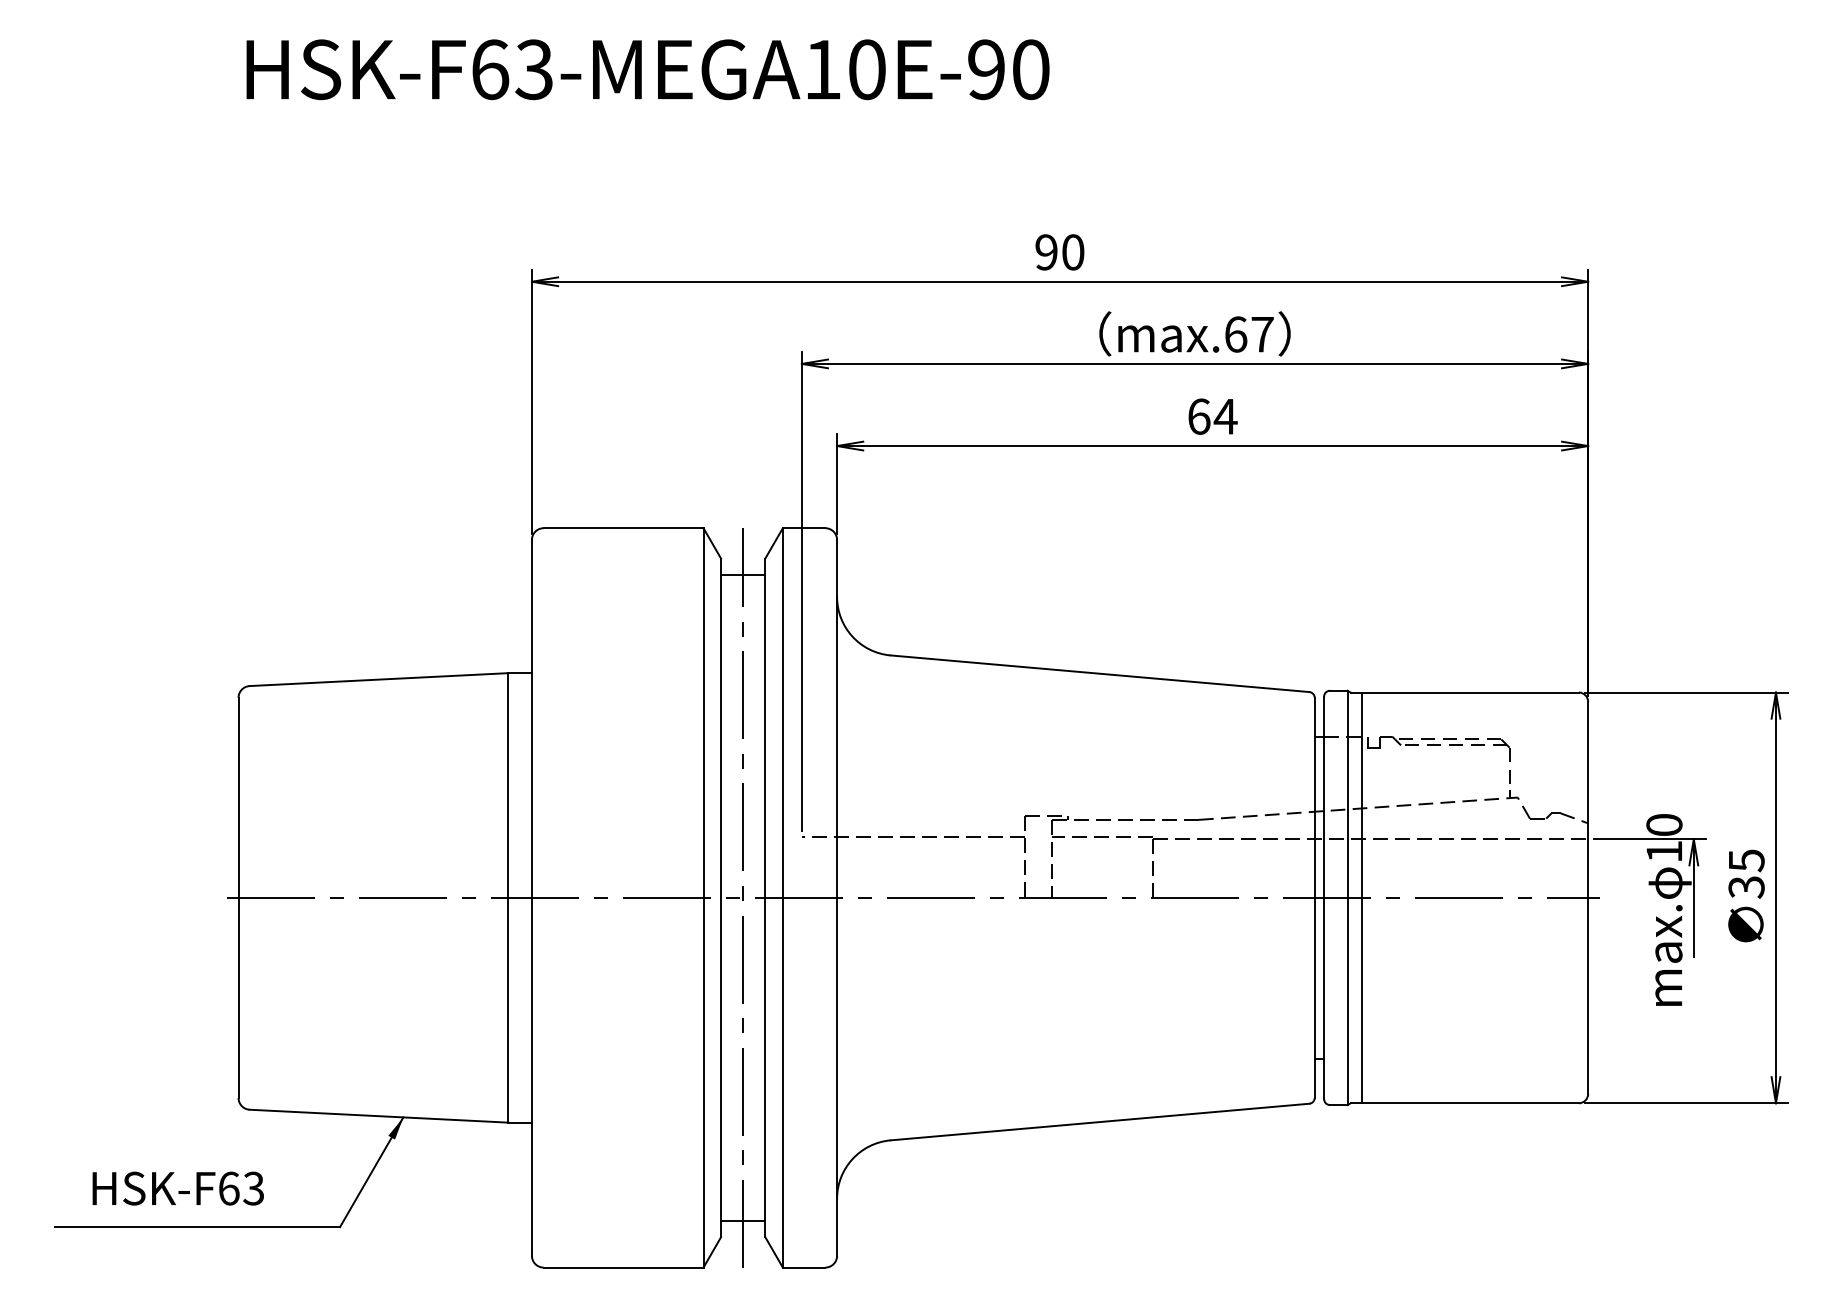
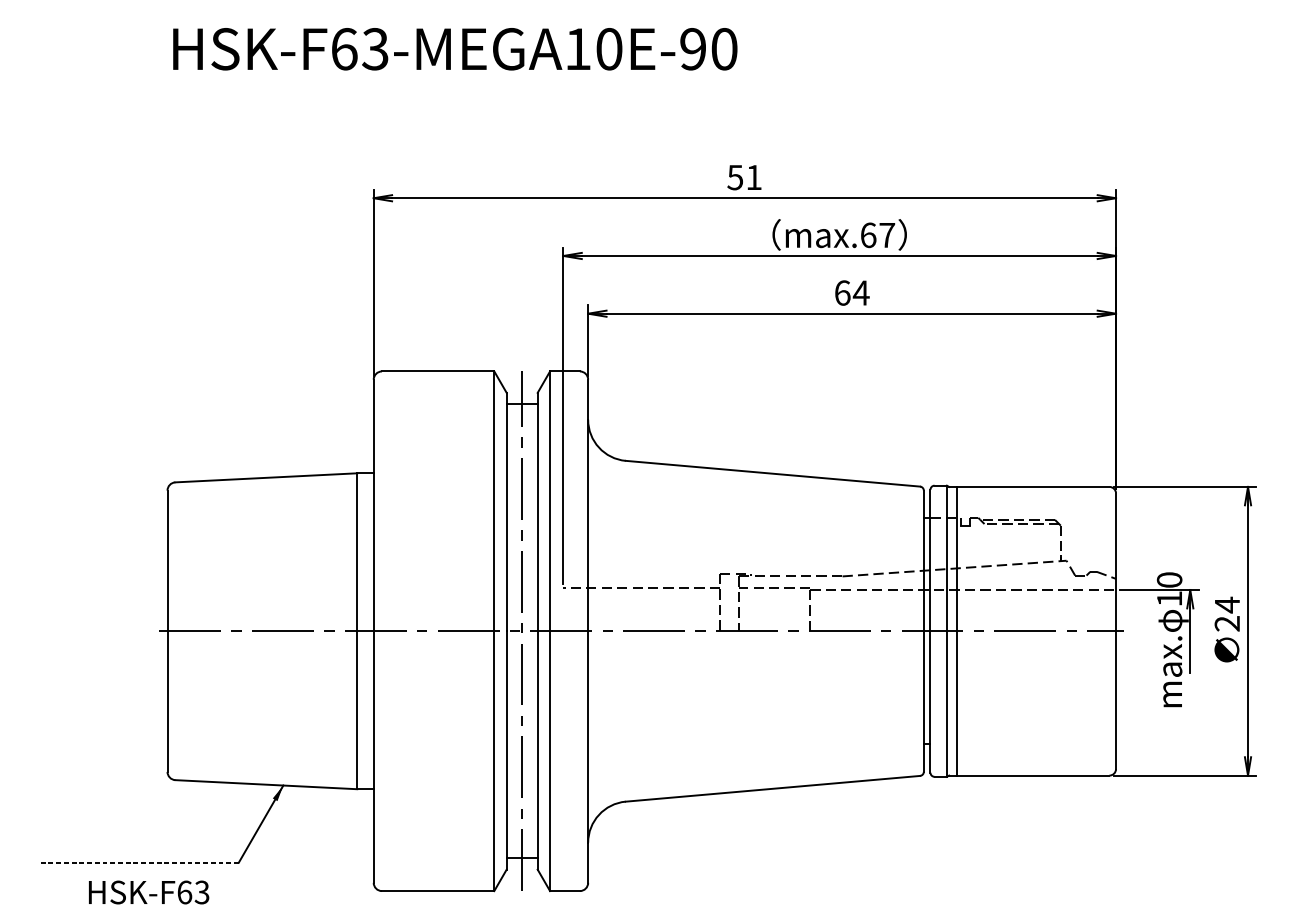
text: (1059, 252) -> (744, 177), 90 -> 51
text: (1746, 873) -> (1227, 614), 35 -> 24
text: (177, 1188) -> (148, 892), moved
line: (197, 1227) -> (138, 862), solid -> dashed

